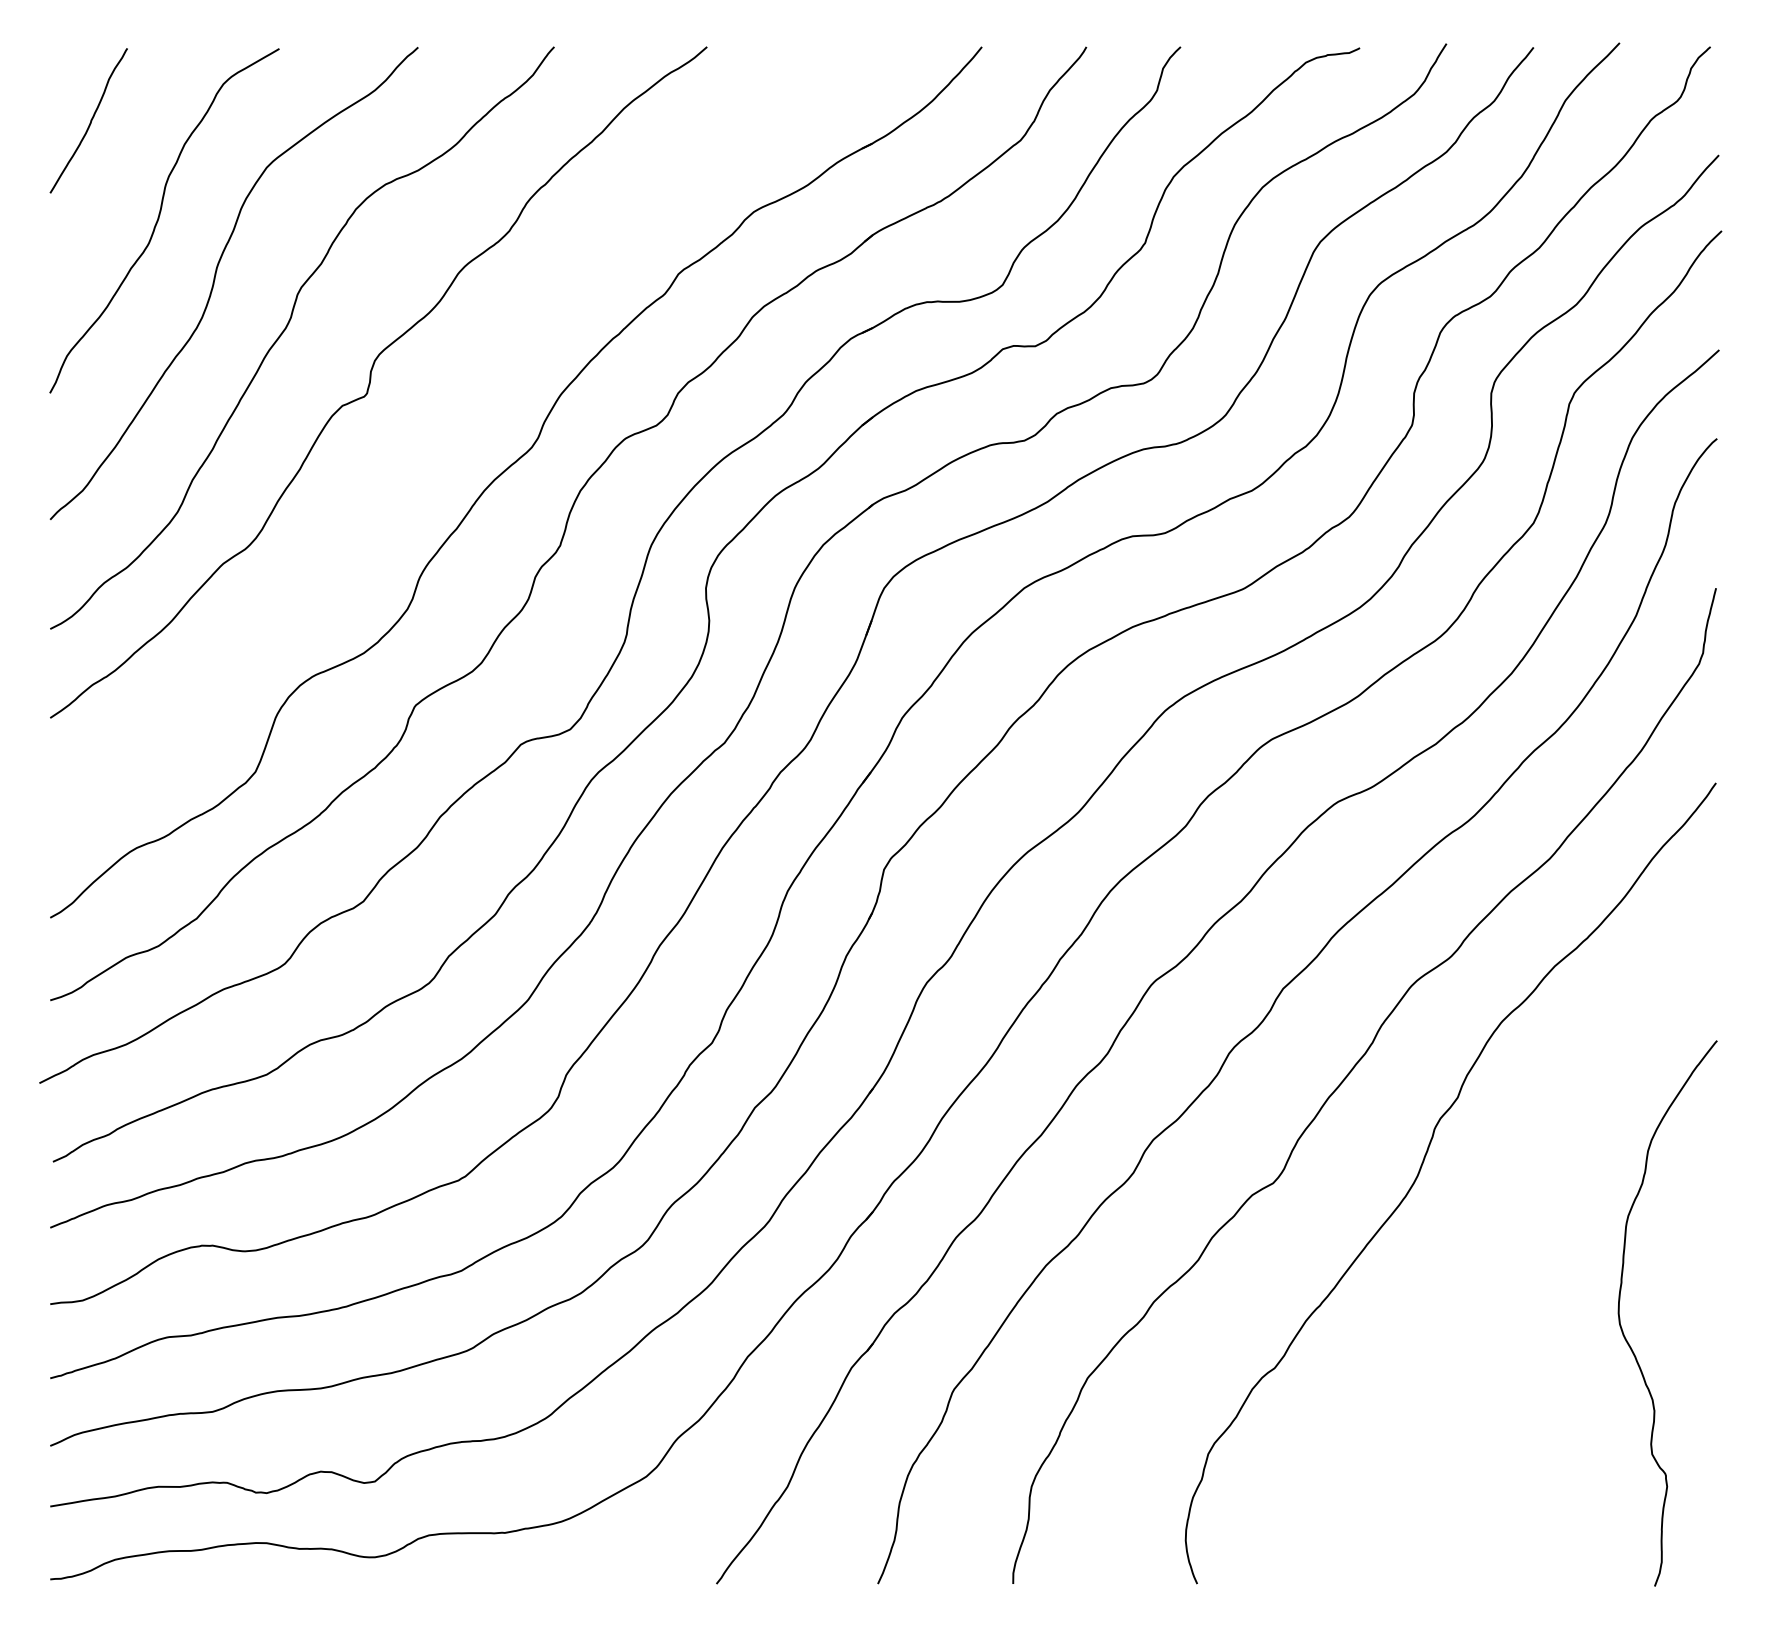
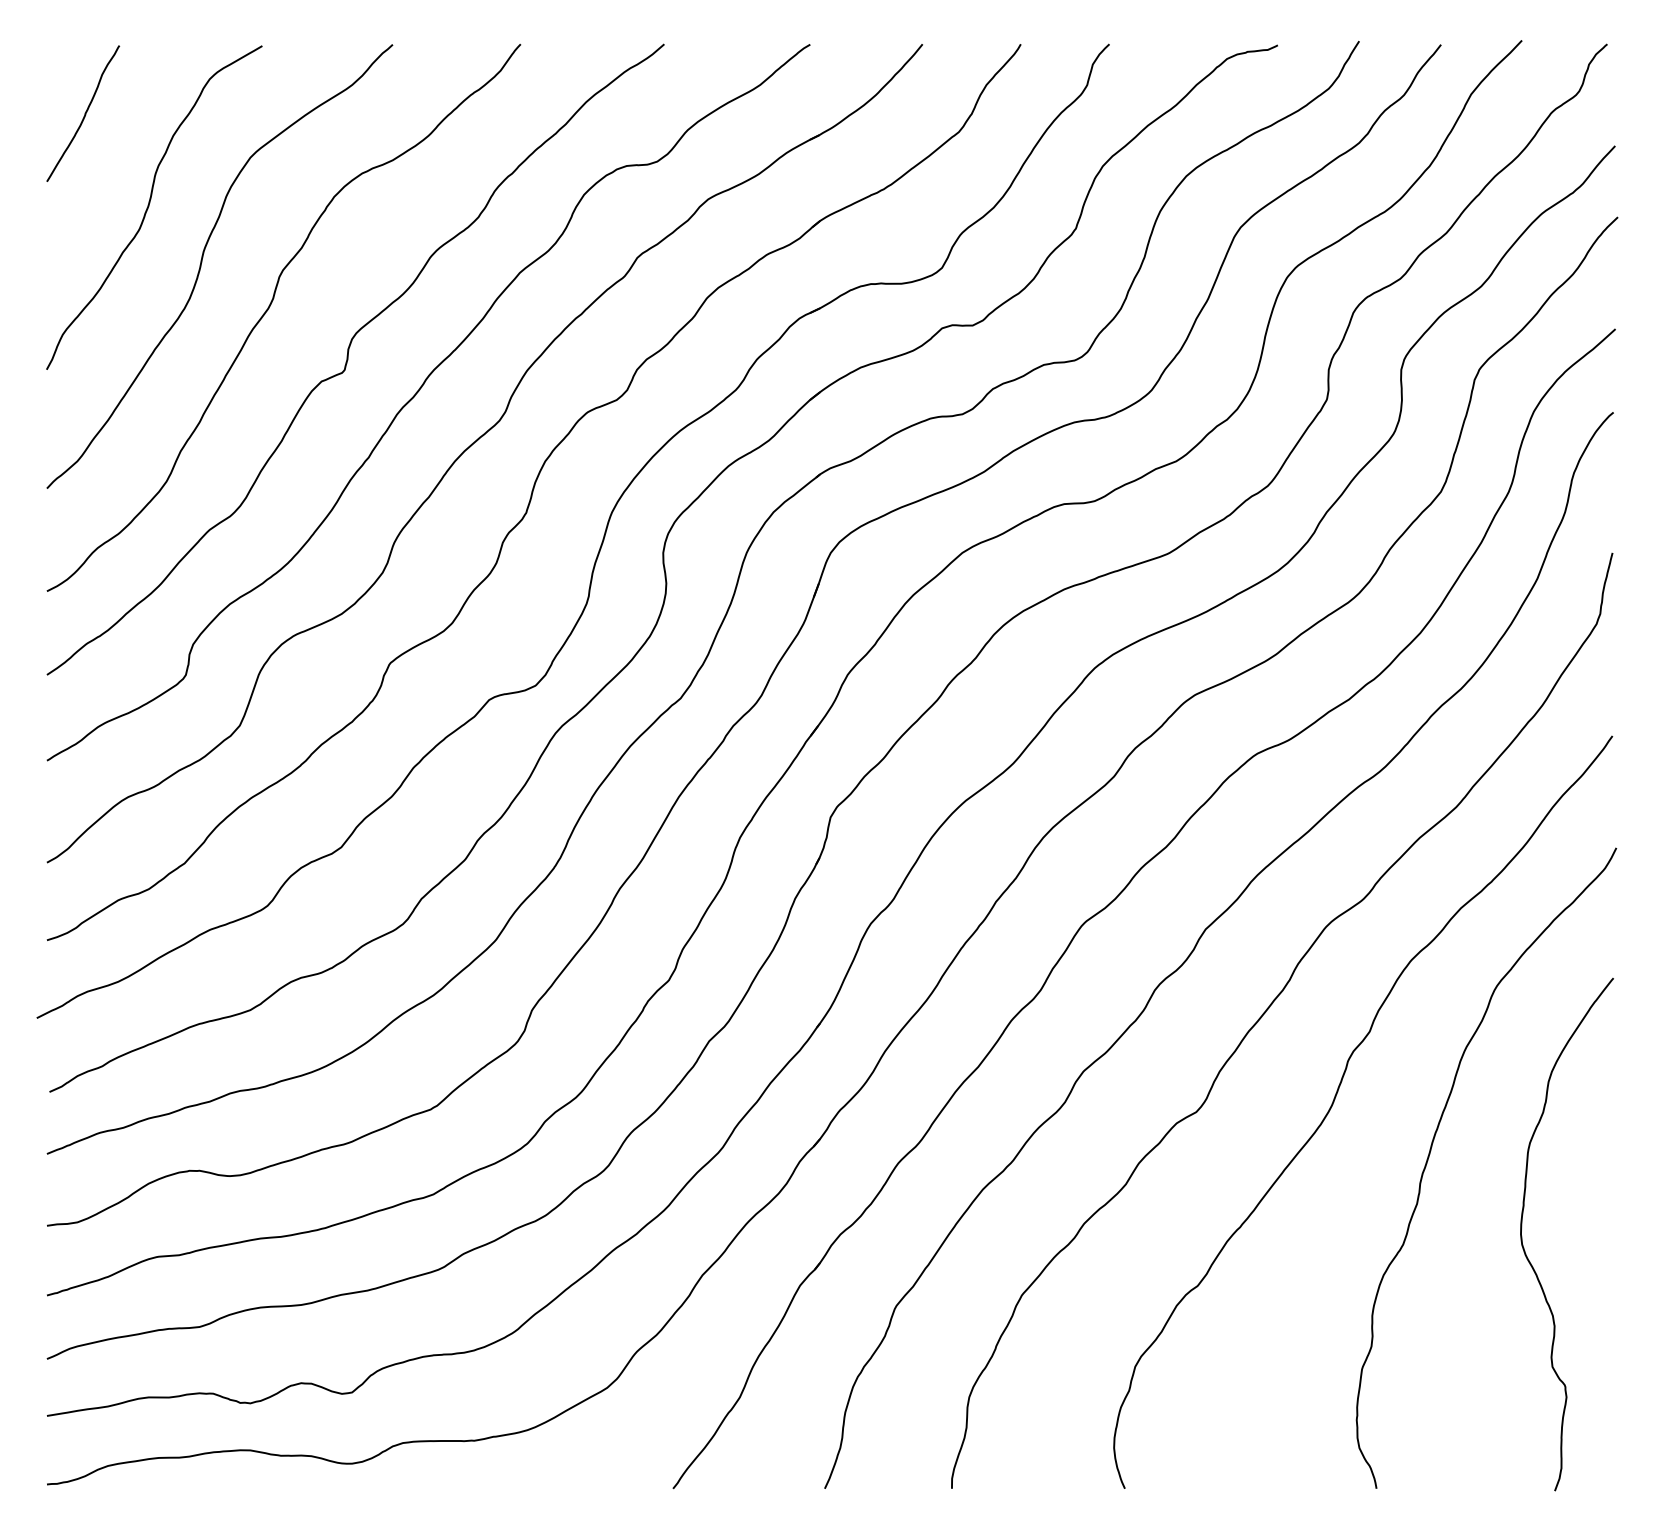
curve: (446, 416) -> (419, 391), added
curve: (1523, 1224) -> (1431, 1150), added

